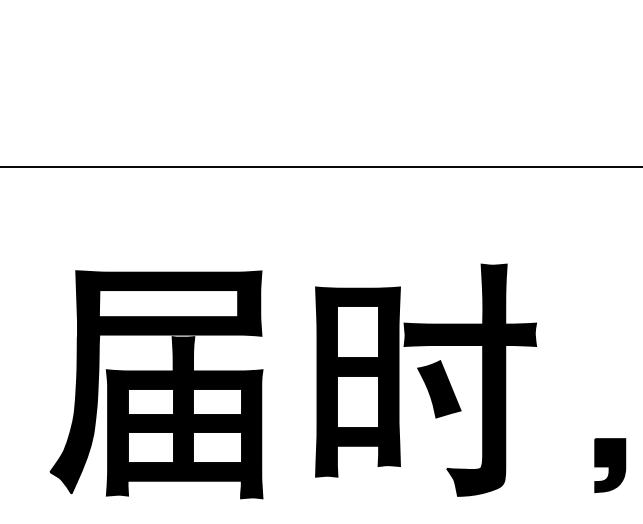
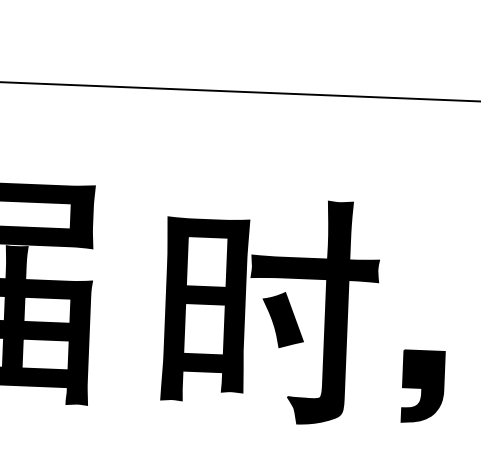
part: (425, 379) -> (270, 310), moved
part: (610, 465) -> (423, 386), size x1.4

